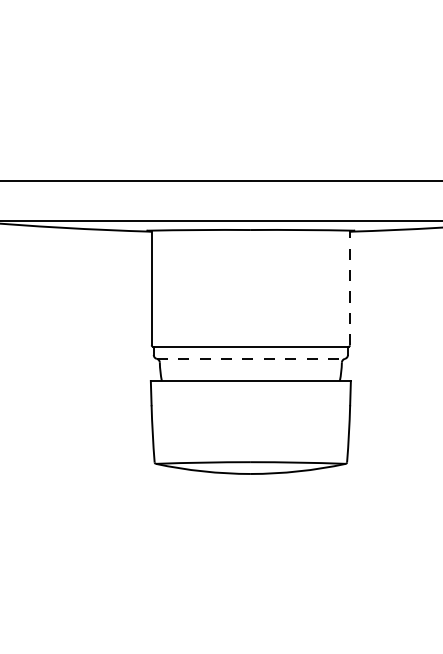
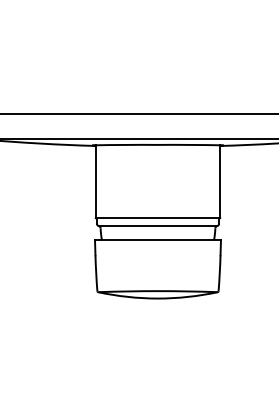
line: (350, 286) -> (220, 180), dashed -> solid
line: (251, 359) -> (158, 226), dashed -> solid

